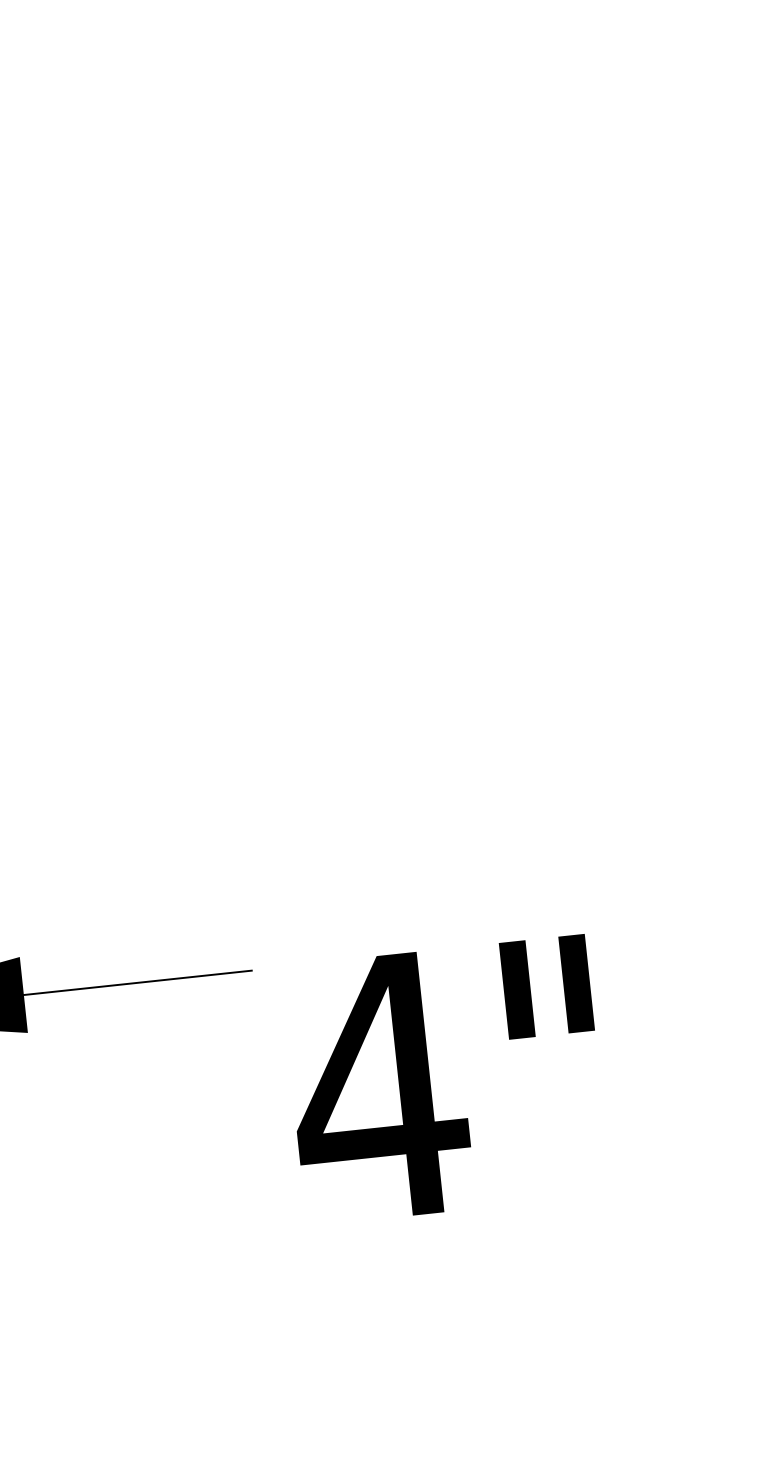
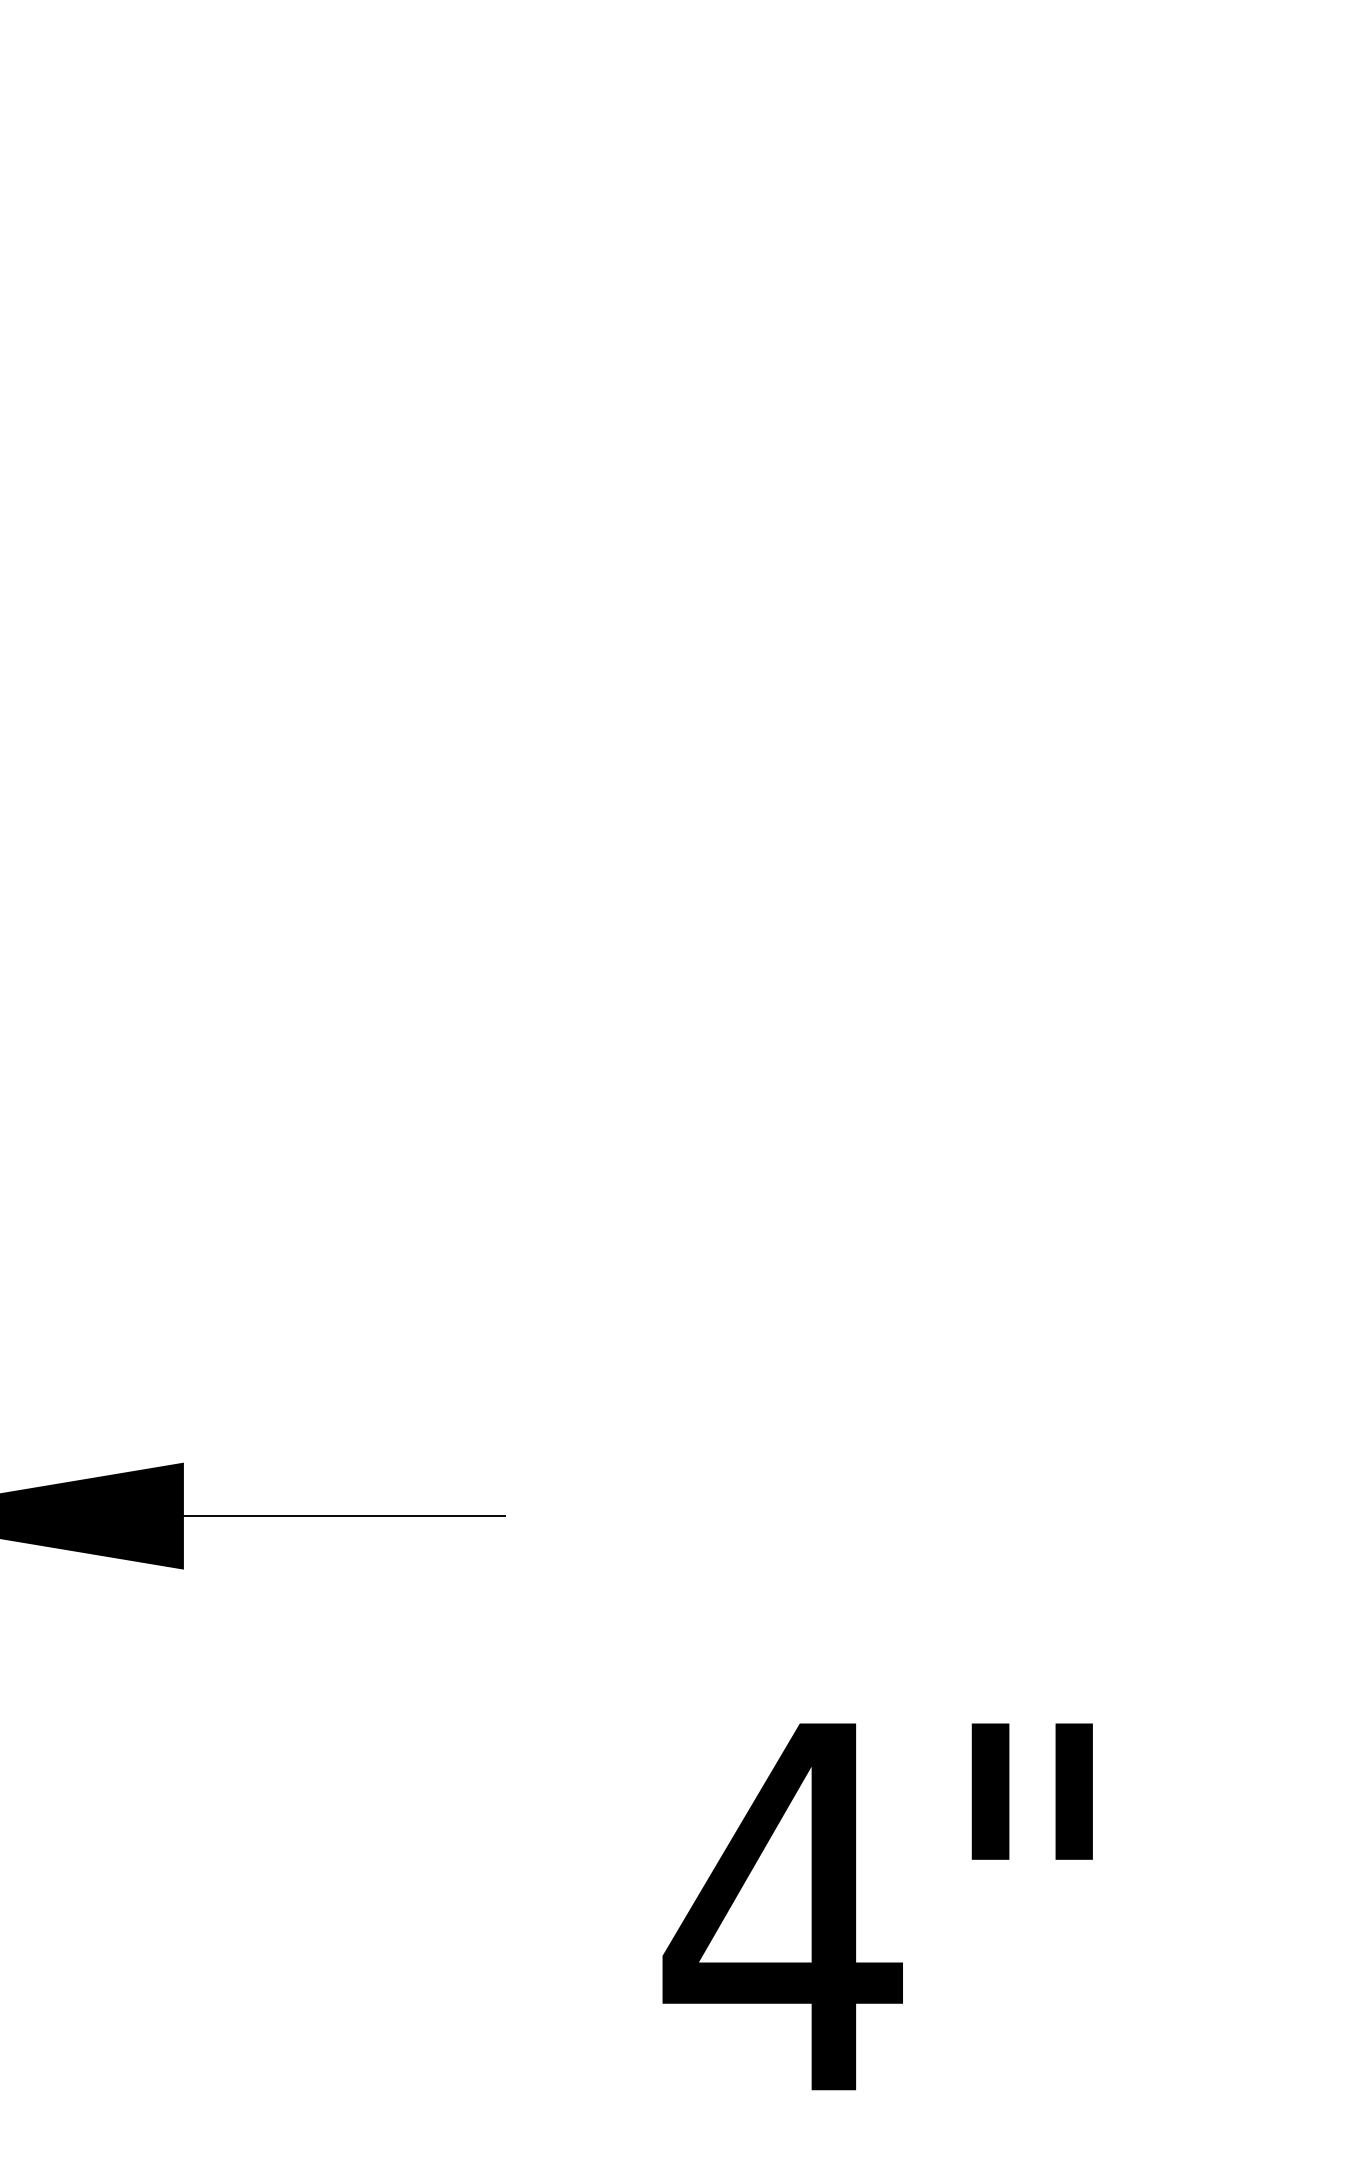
text: (445, 1080) -> (877, 1906), moved

